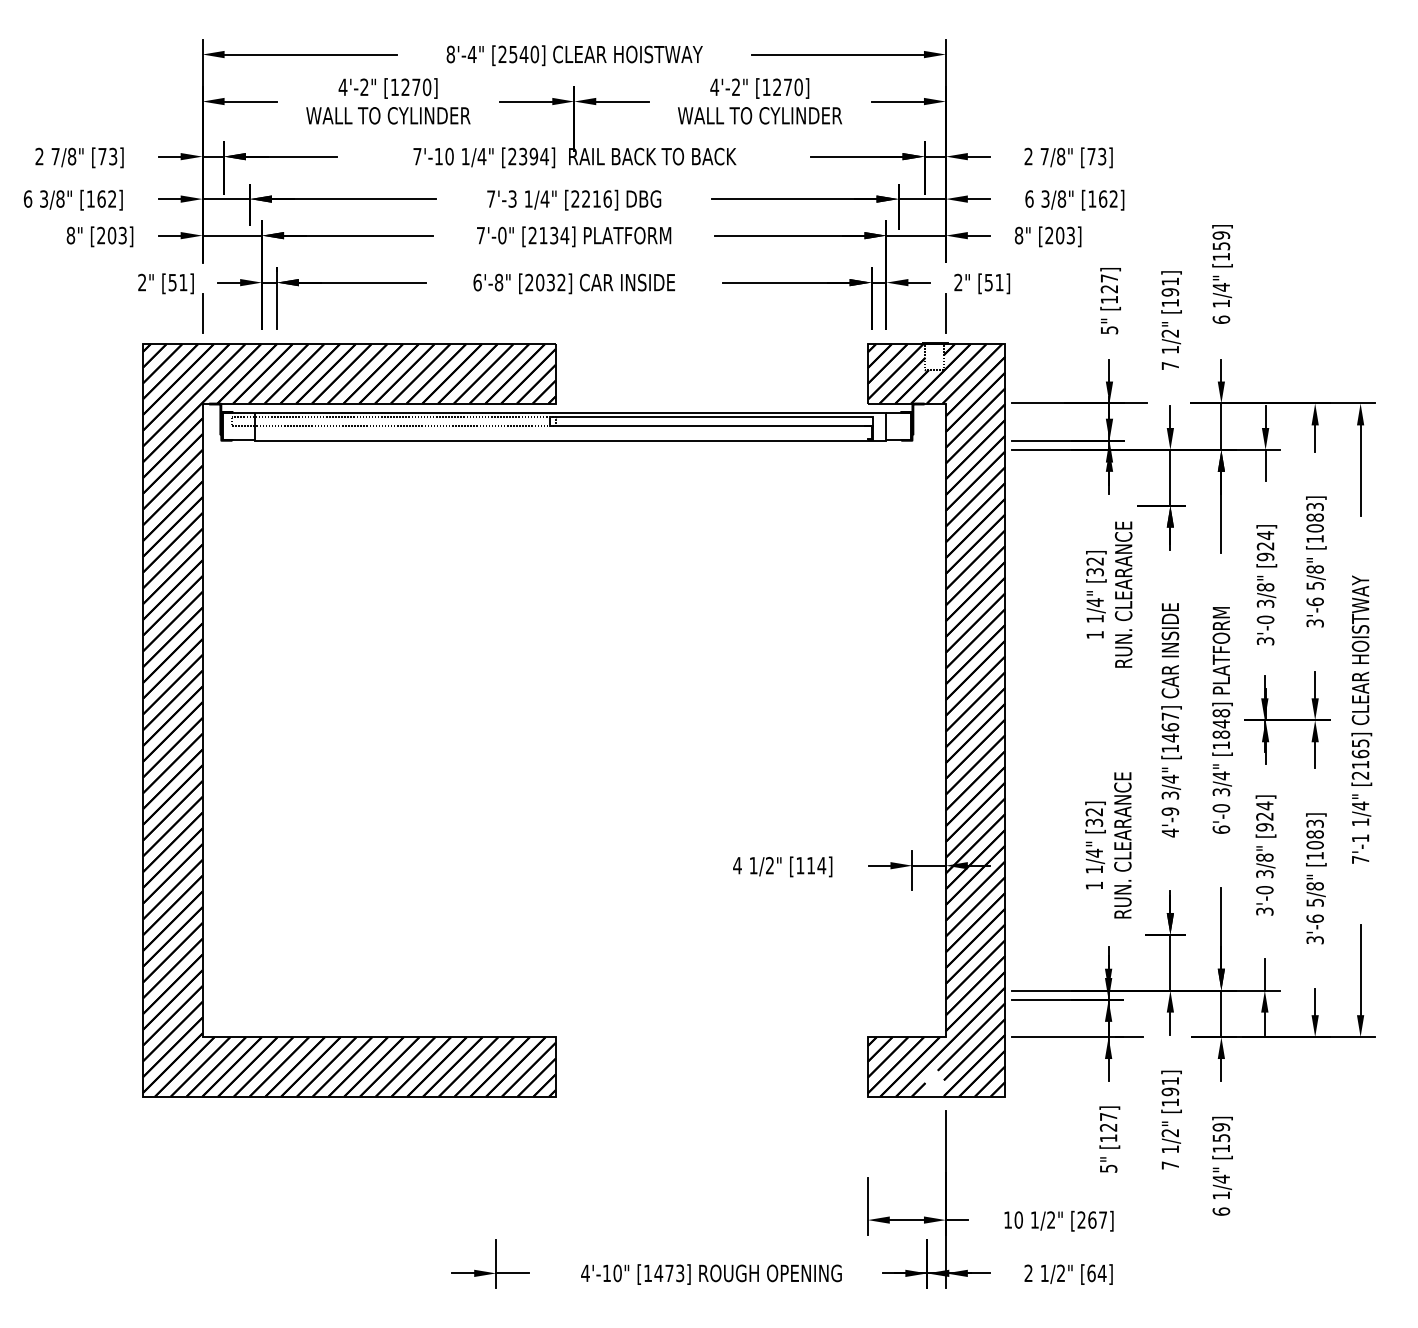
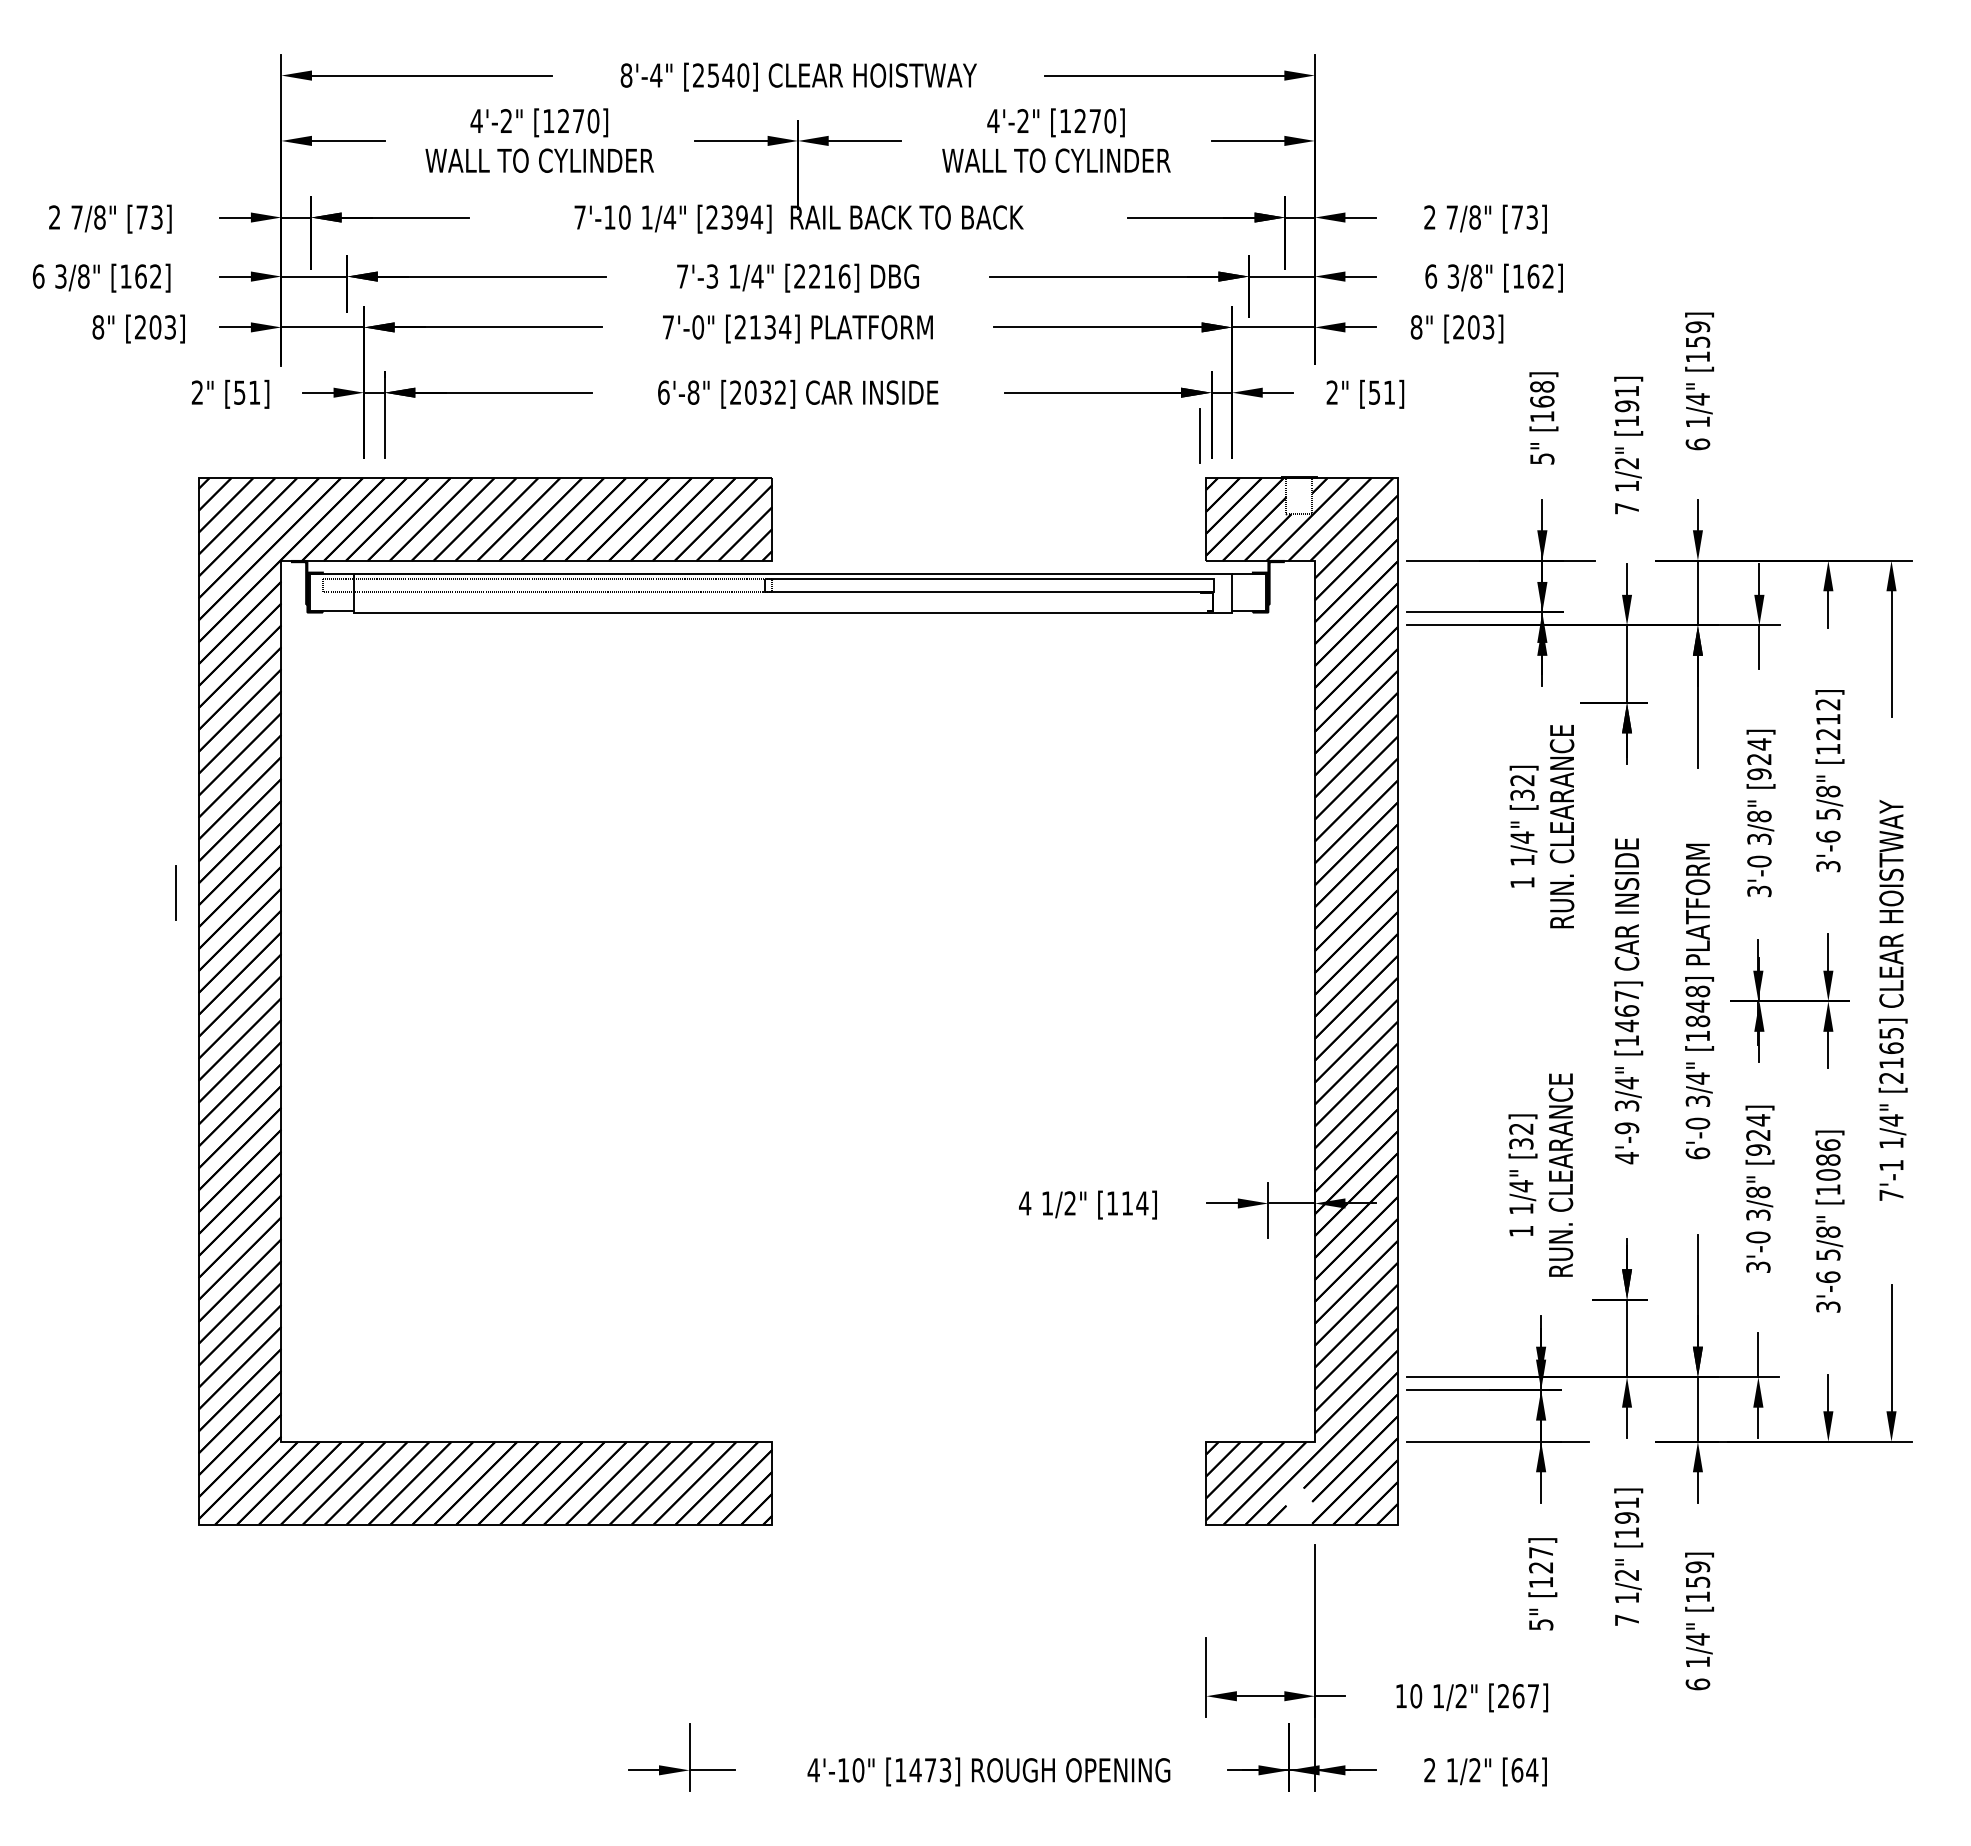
text: (1109, 283) -> (1542, 394), [127] -> [168]
line: (201, 313) -> (175, 892), moved
line: (945, 313) -> (1199, 435), moved
text: (1315, 517) -> (1828, 719), [1083] -> [1212]
text: (1315, 823) -> (1828, 1144), [1083] -> [1086]

